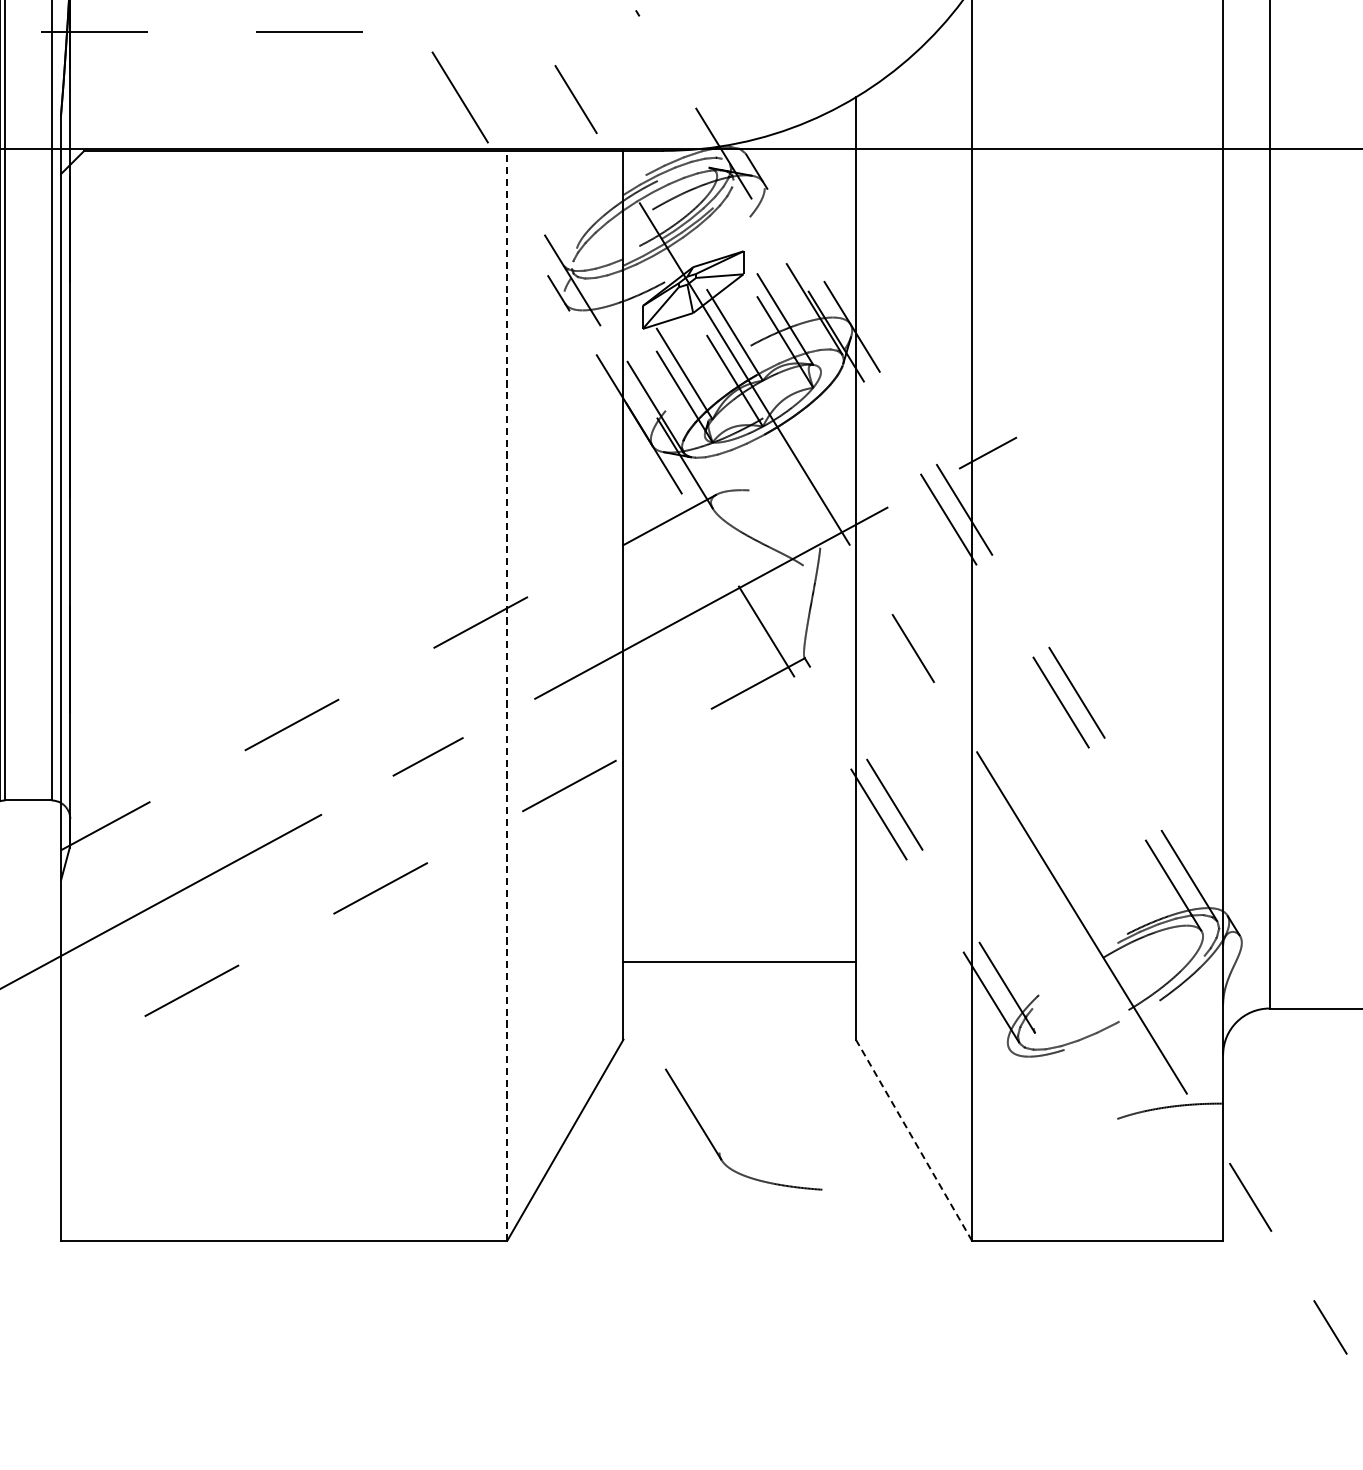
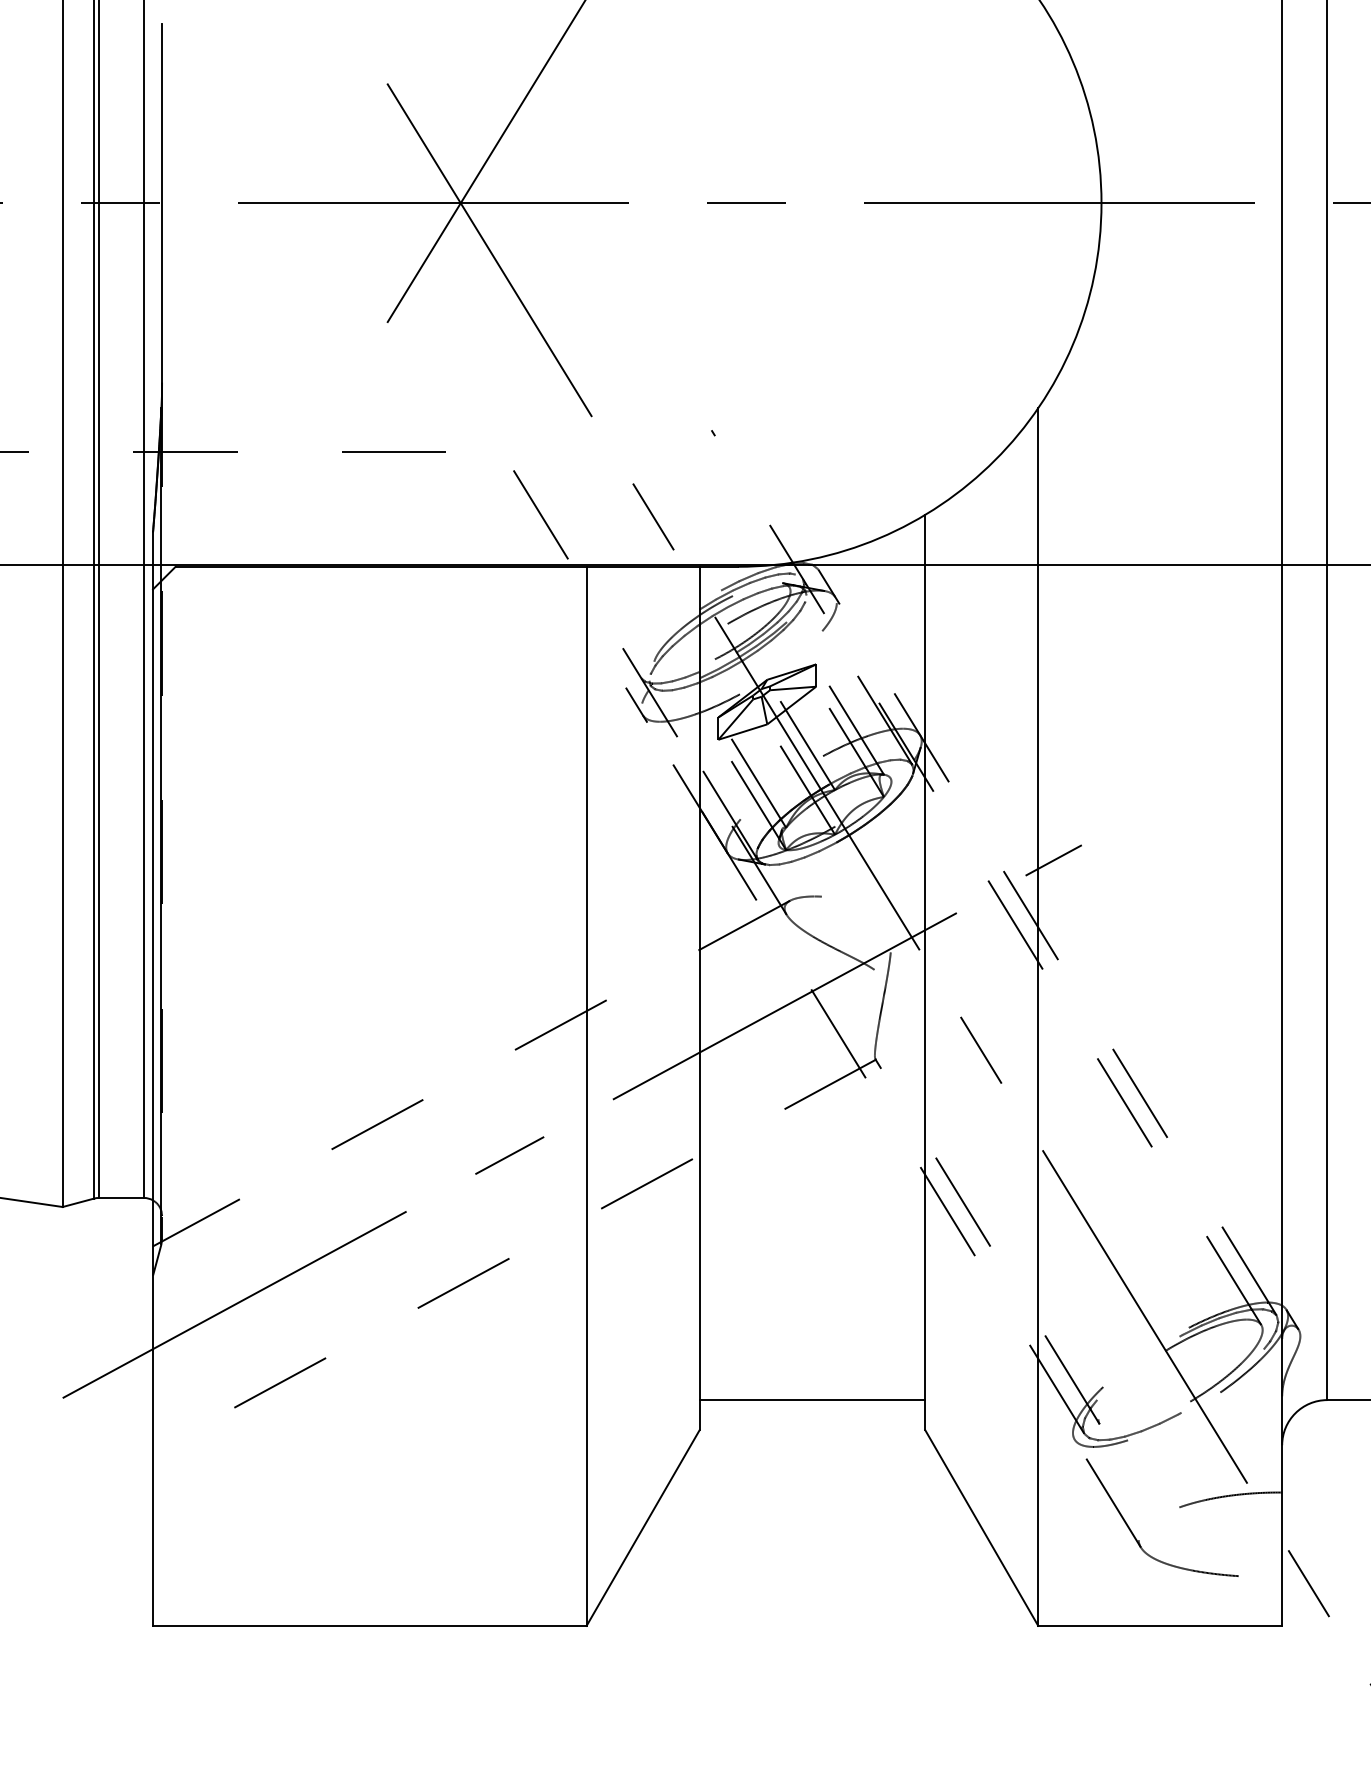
line: (507, 696) -> (586, 1096), dashed -> solid
line: (739, 962) -> (812, 1400), moved
line: (913, 1140) -> (981, 1528), dashed -> solid
part: (720, 1153) -> (1139, 1540), moved

